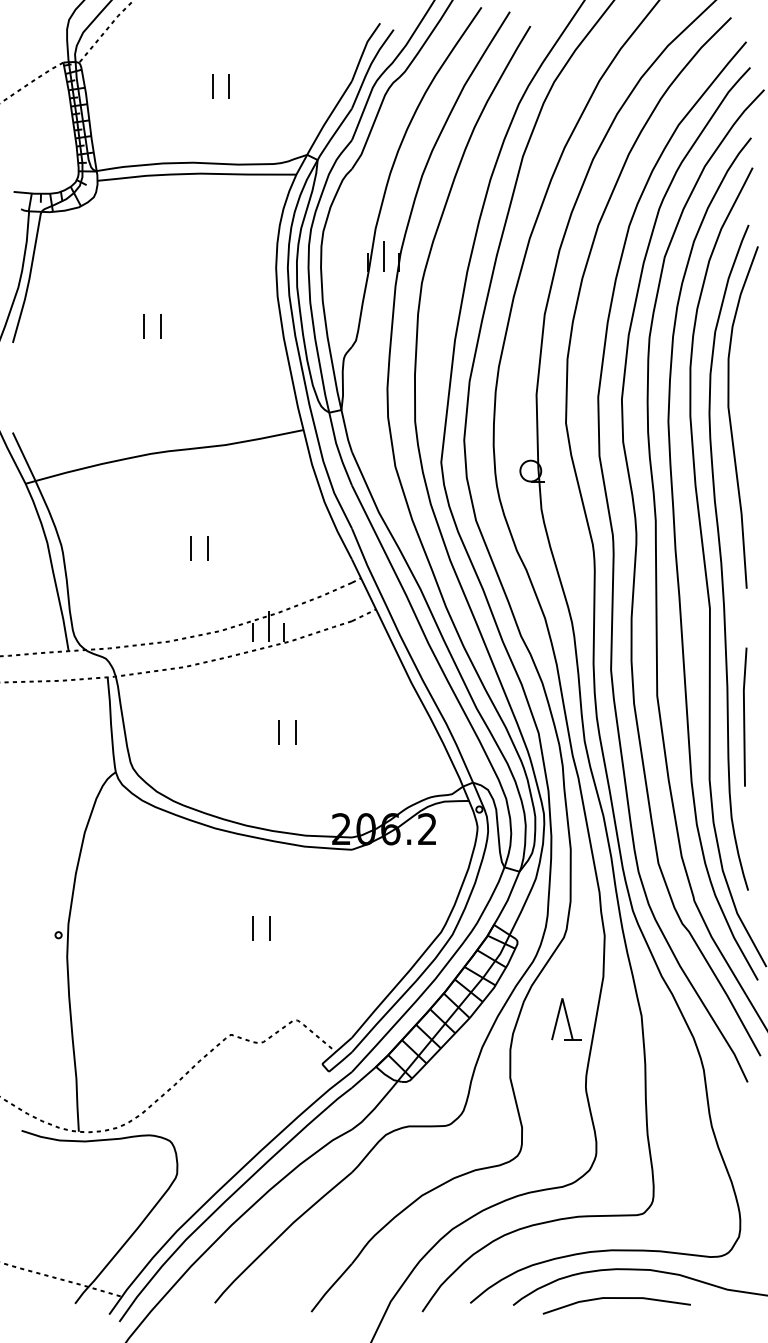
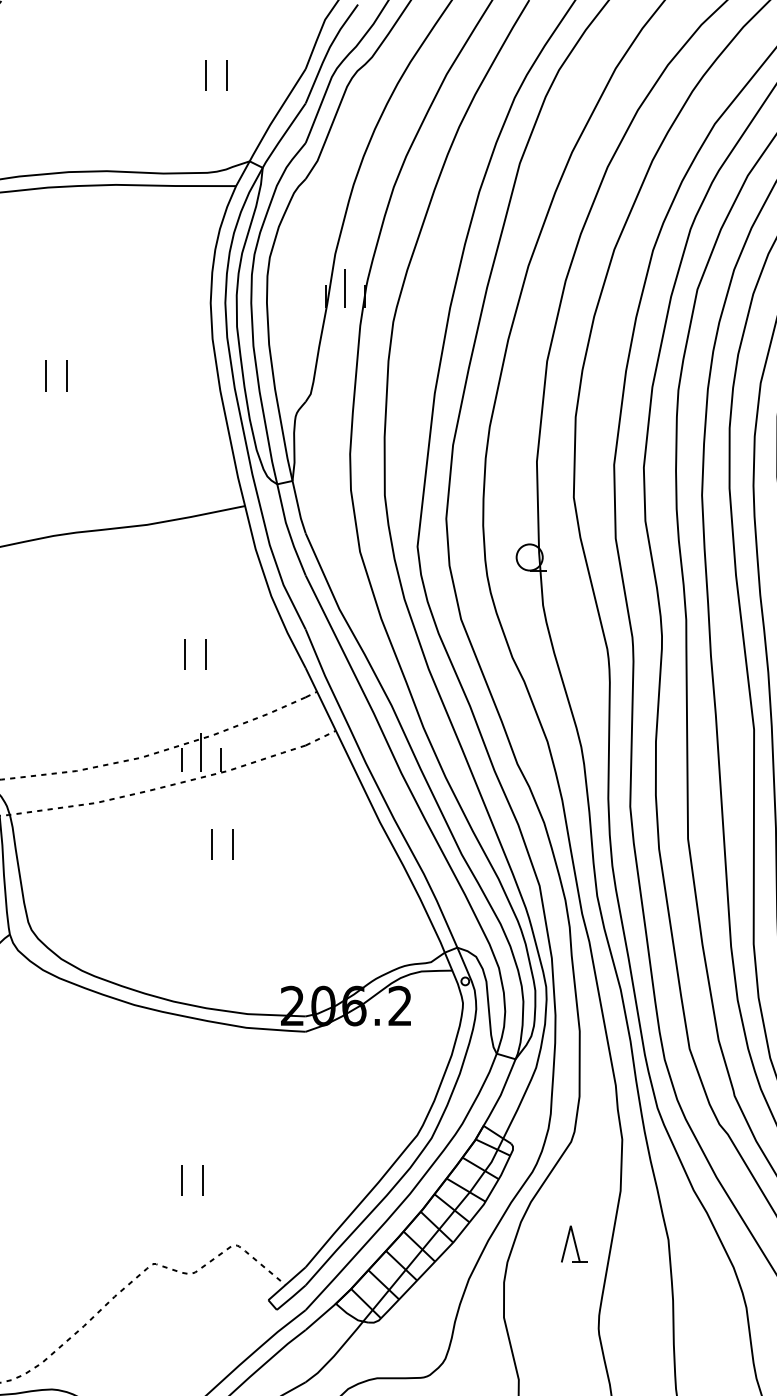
part: (213, 86) -> (207, 75), moved
part: (191, 548) -> (186, 654), moved
part: (279, 732) -> (212, 844), moved
part: (253, 928) -> (182, 1180), moved
part: (566, 1019) -> (574, 1244), size x0.7

